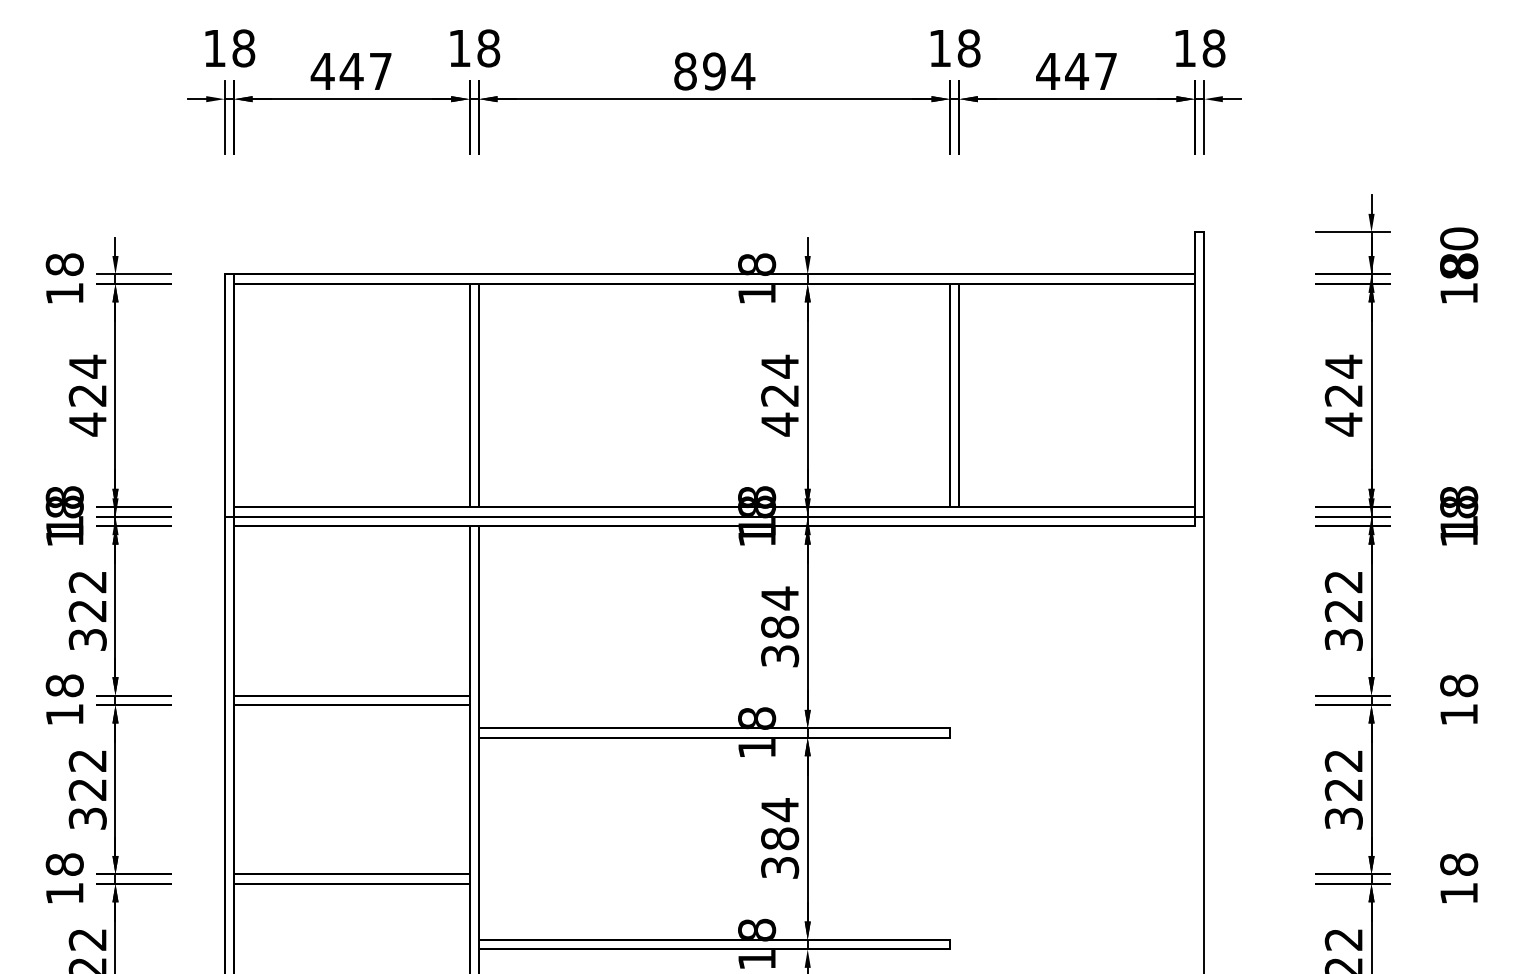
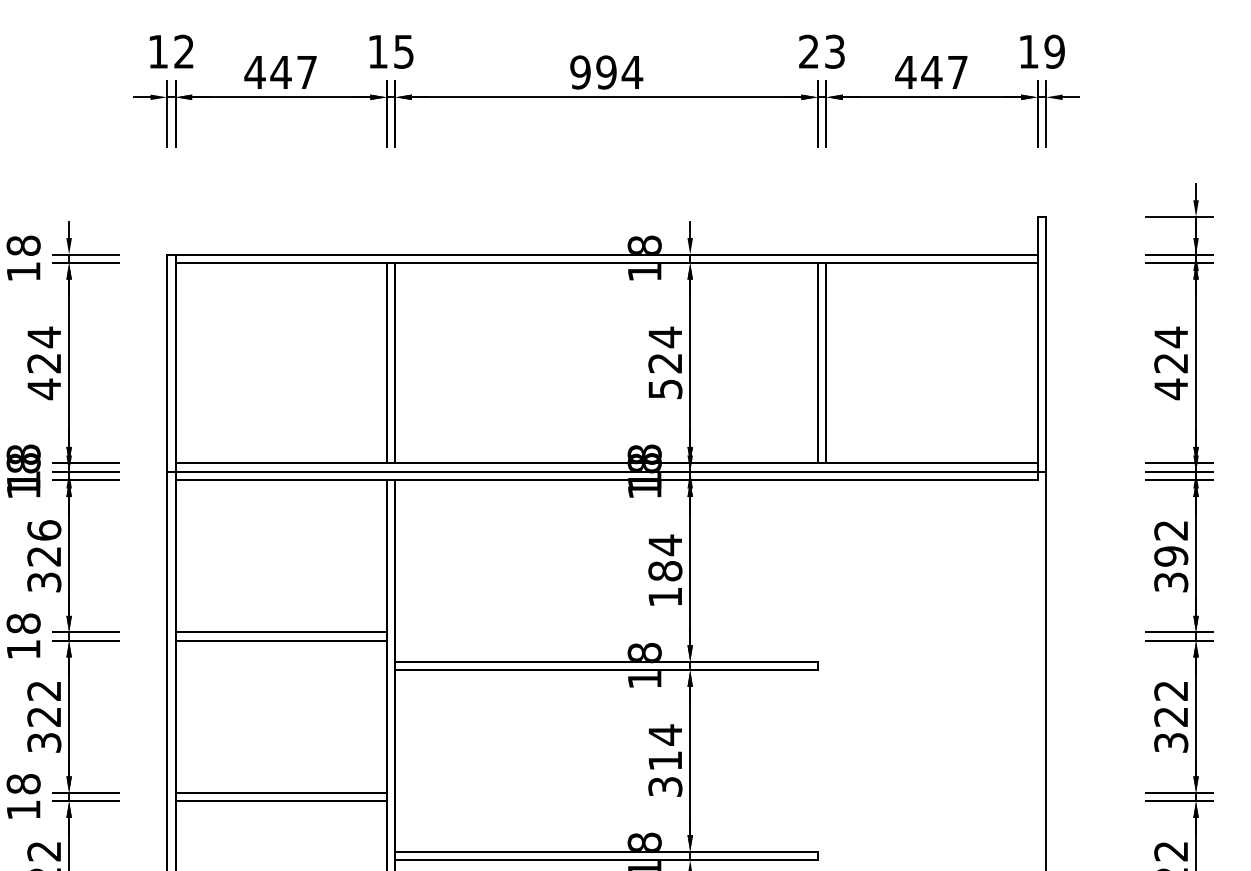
text: (243, 48) -> (183, 51), 18 -> 12
text: (488, 48) -> (403, 51), 18 -> 15
text: (954, 48) -> (821, 51), 18 -> 23
text: (1213, 48) -> (1054, 51), 18 -> 19
text: (685, 71) -> (580, 72), 894 -> 994
text: (780, 424) -> (665, 389), 424 -> 524
text: (87, 581) -> (44, 530), 322 -> 326
text: (1343, 610) -> (1170, 556), 322 -> 392
text: (780, 656) -> (665, 597), 384 -> 184
text: (780, 838) -> (665, 760), 384 -> 314

